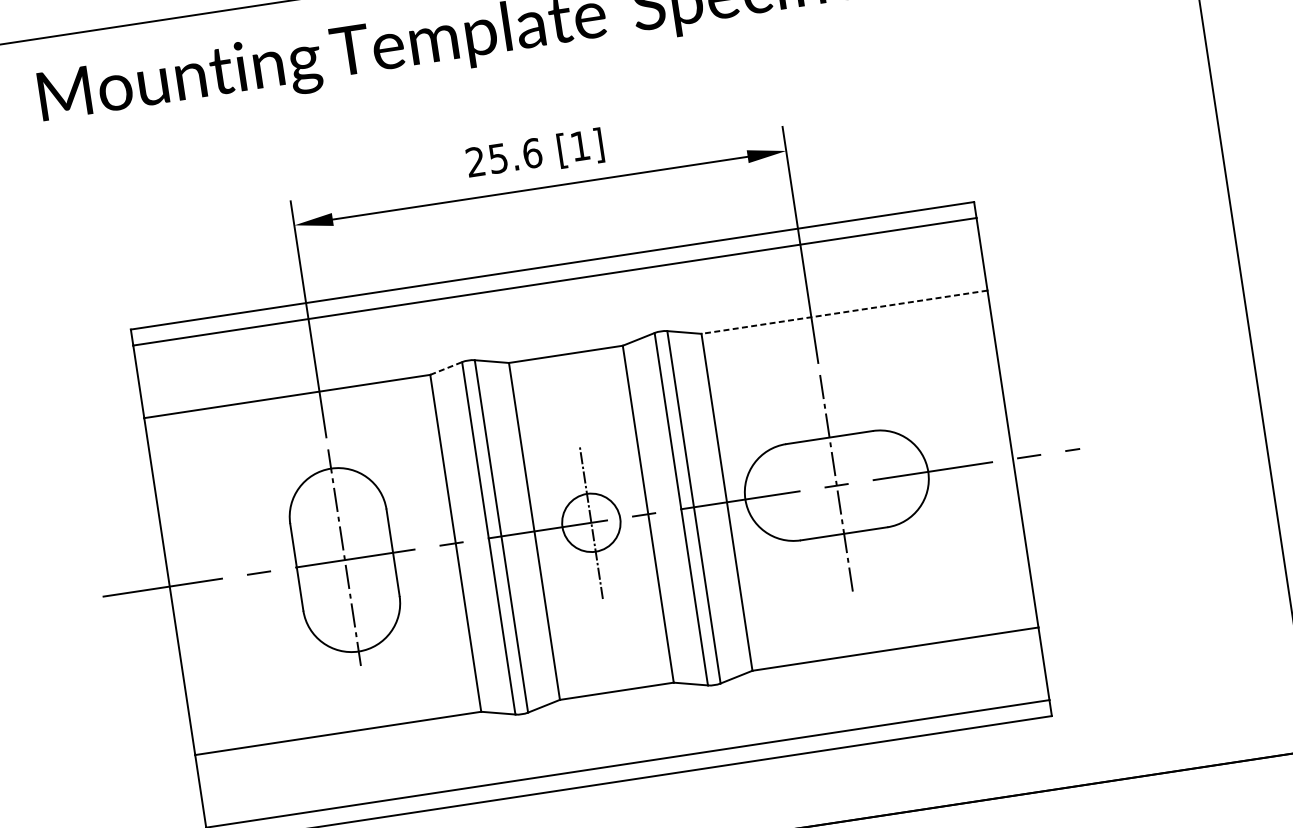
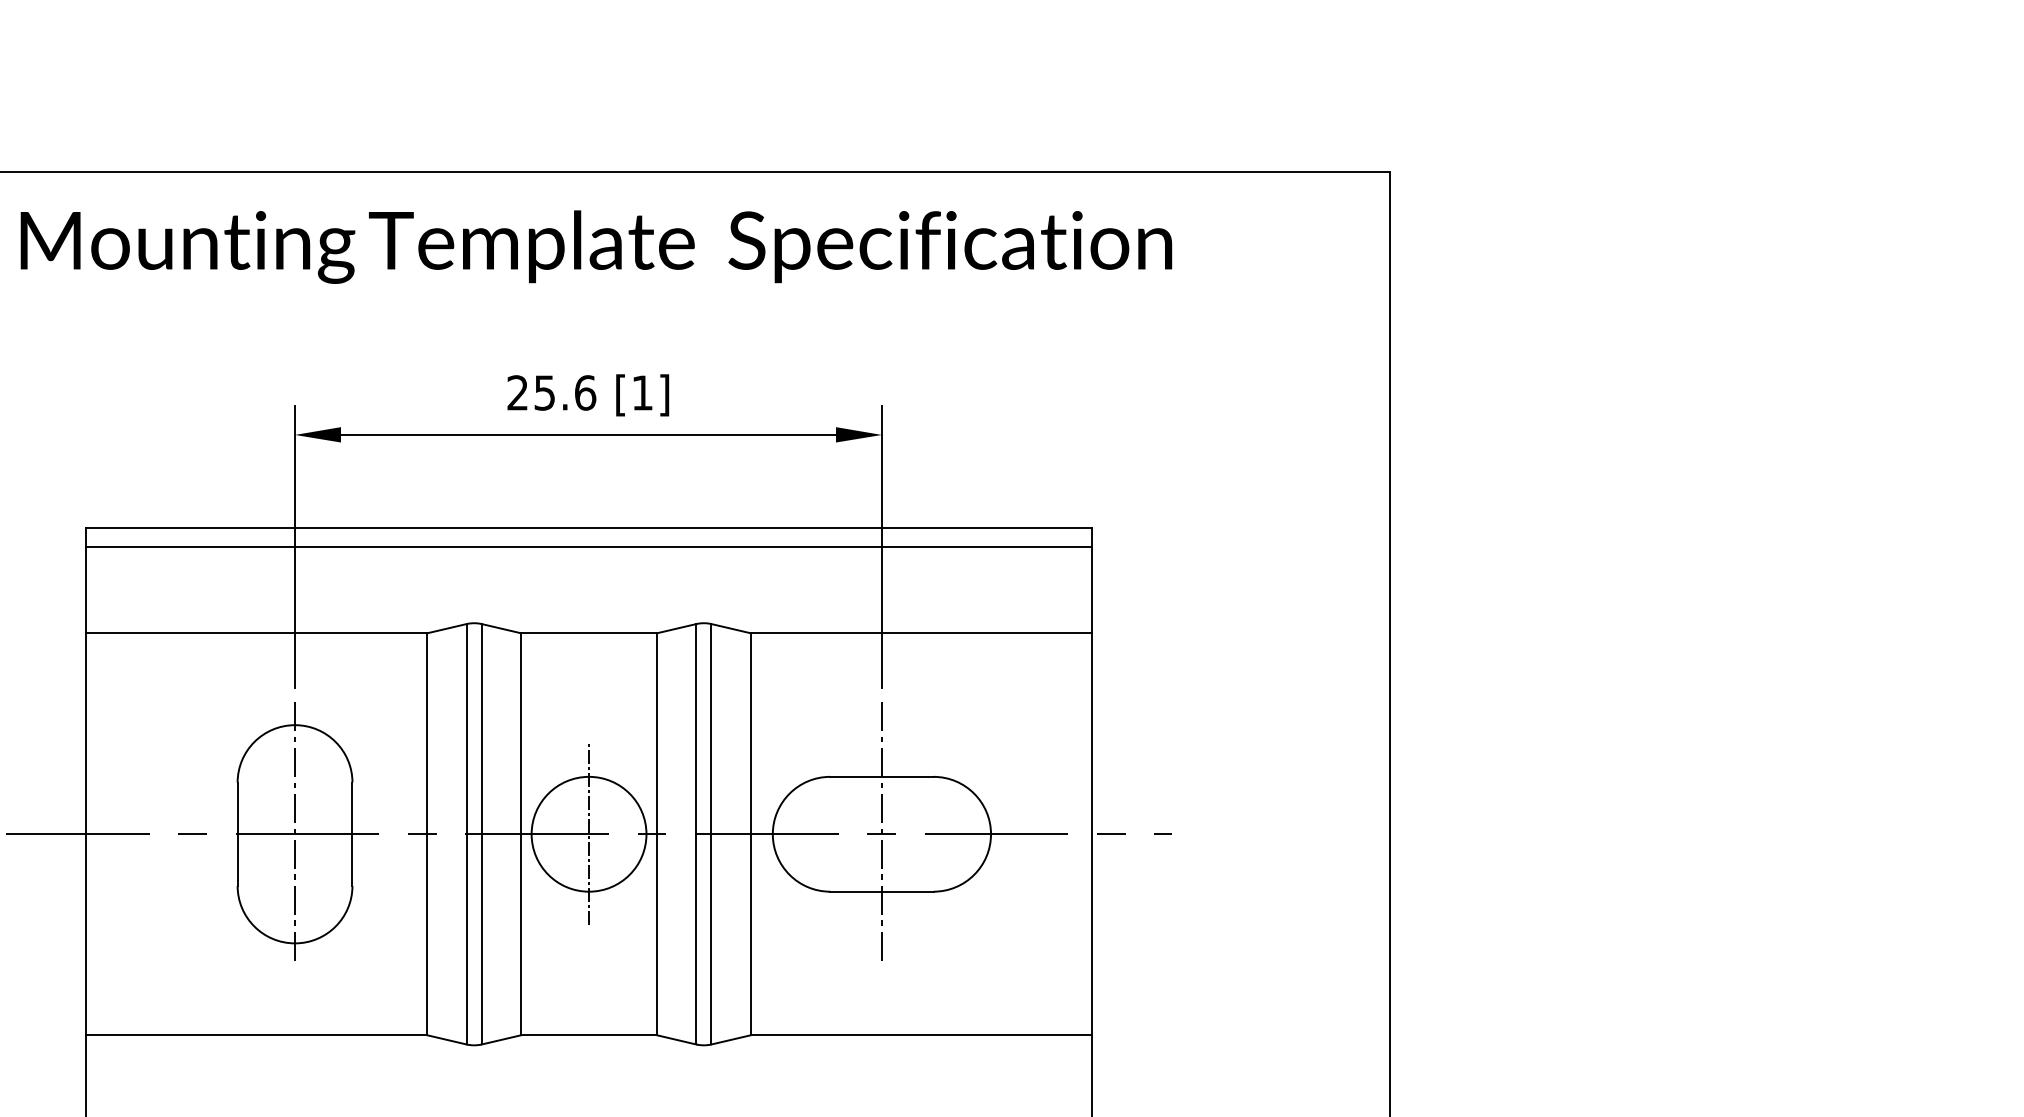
line: (844, 312) -> (921, 633), dashed -> solid
line: (446, 368) -> (447, 628), dashed -> solid
circle: (590, 522) -> (588, 833), size x1.67

